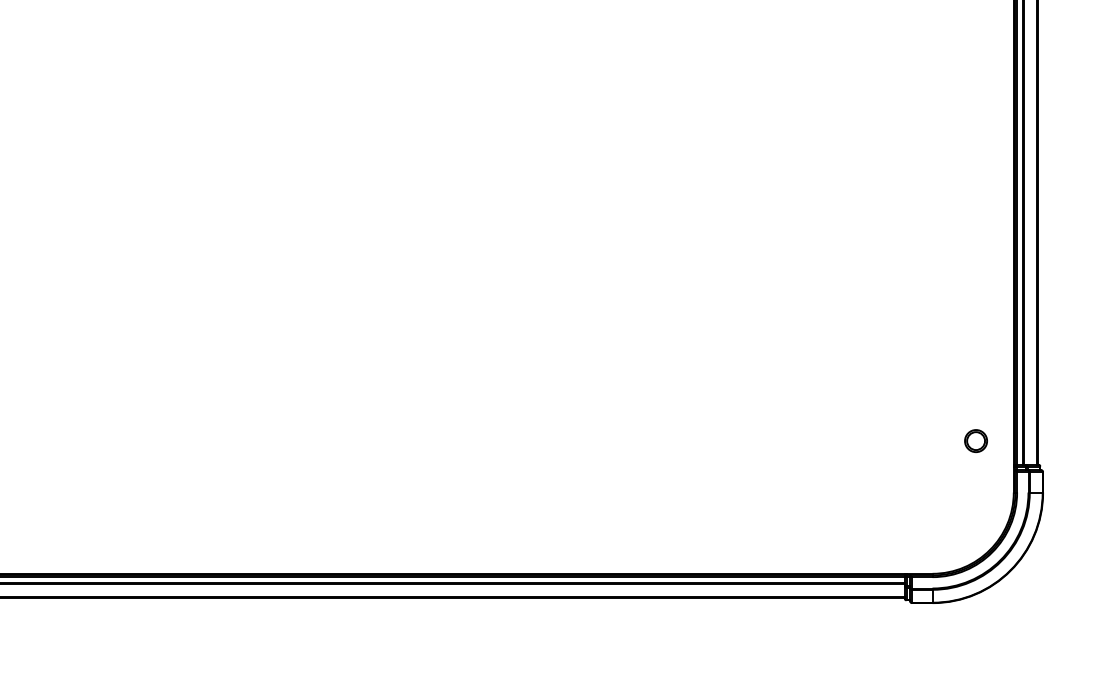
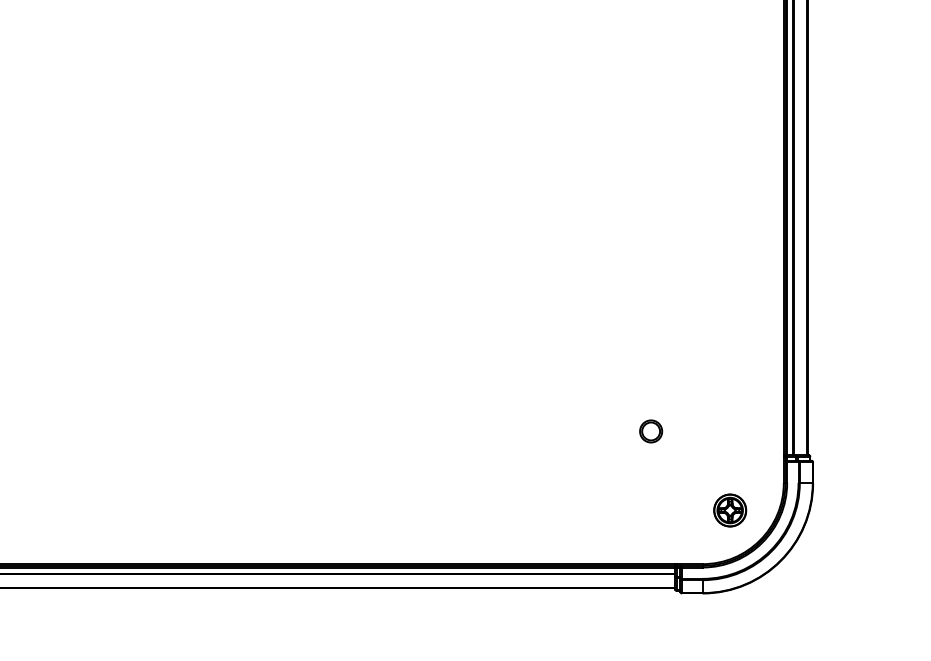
part: (975, 440) -> (650, 430), moved
part: (960, 520) -> (730, 510), added

